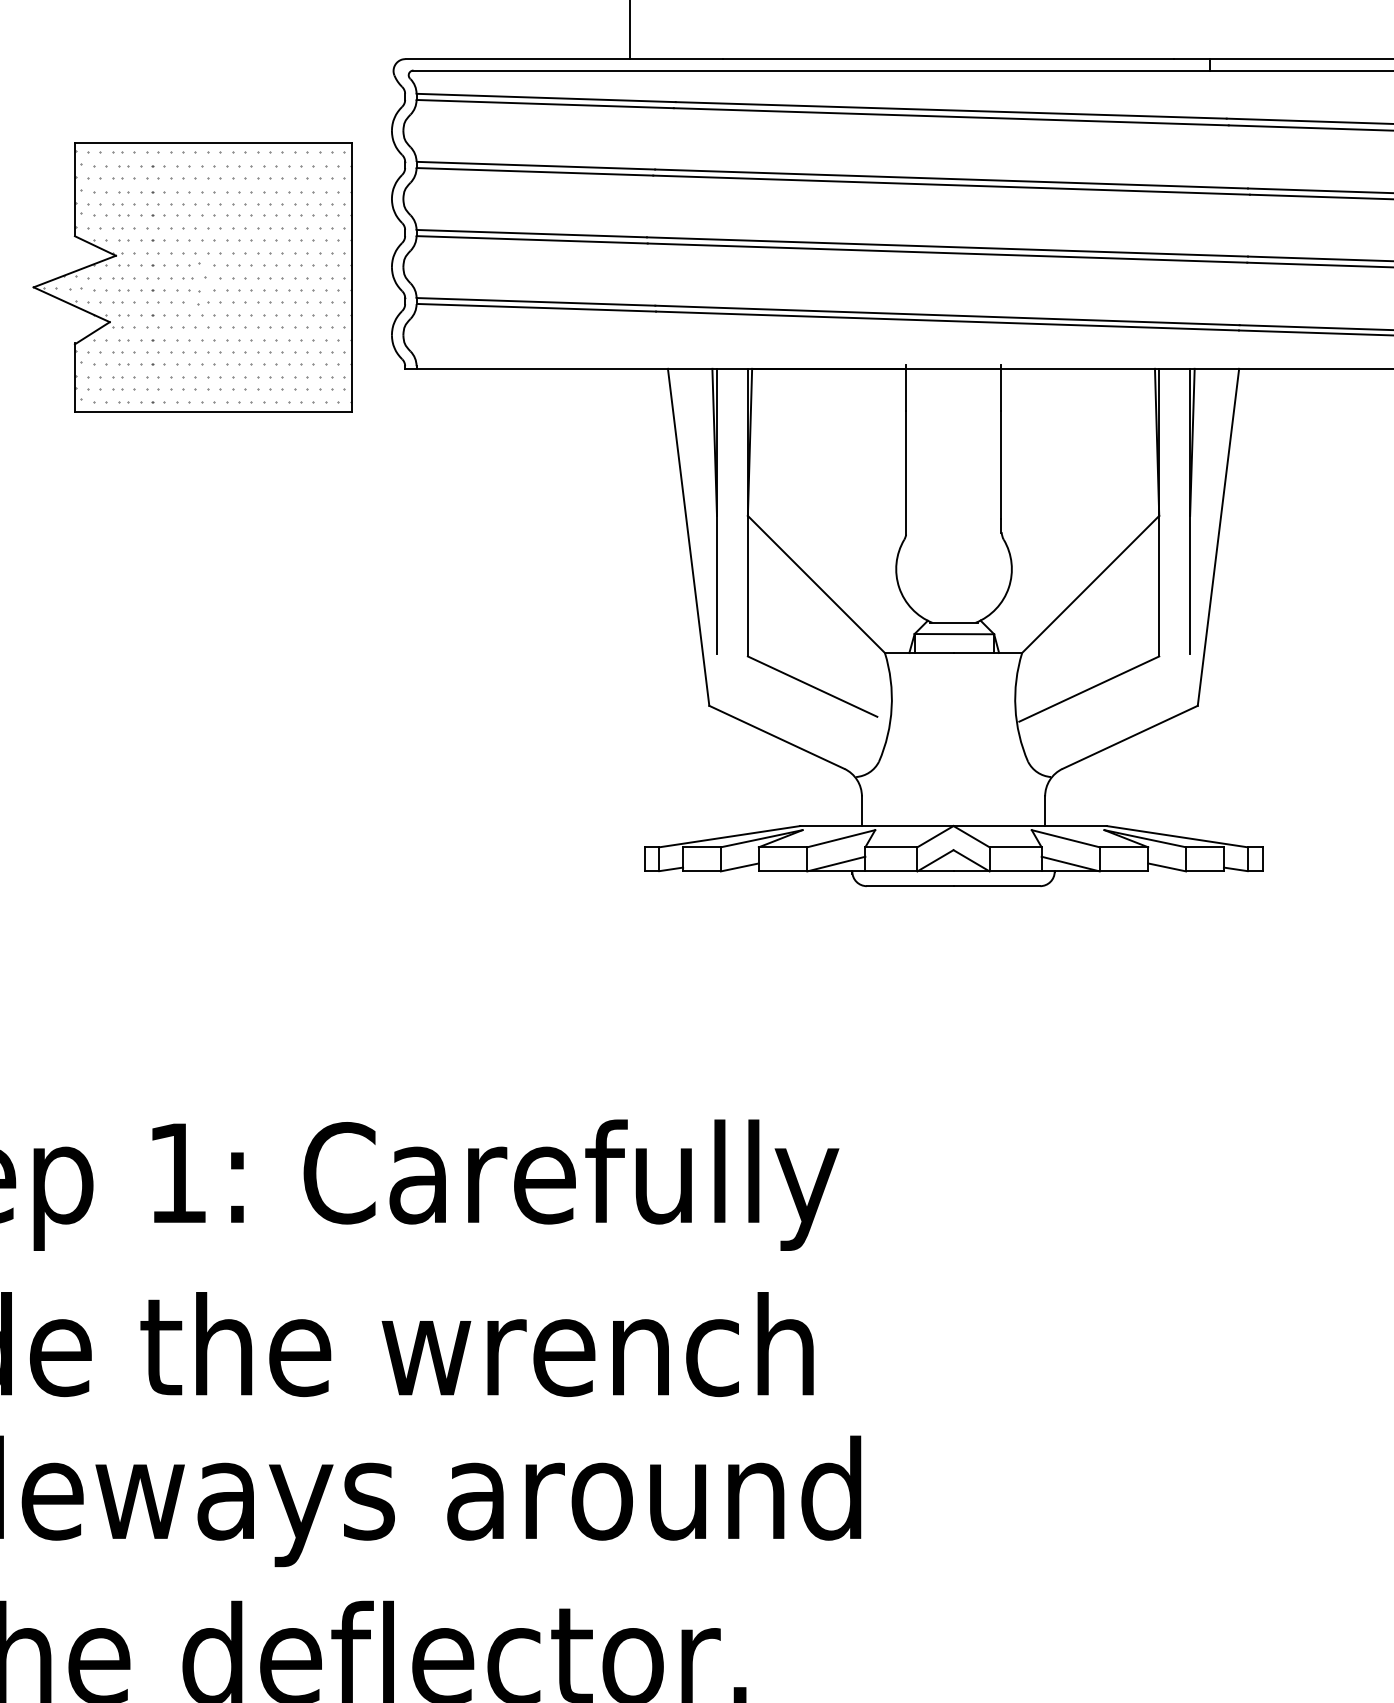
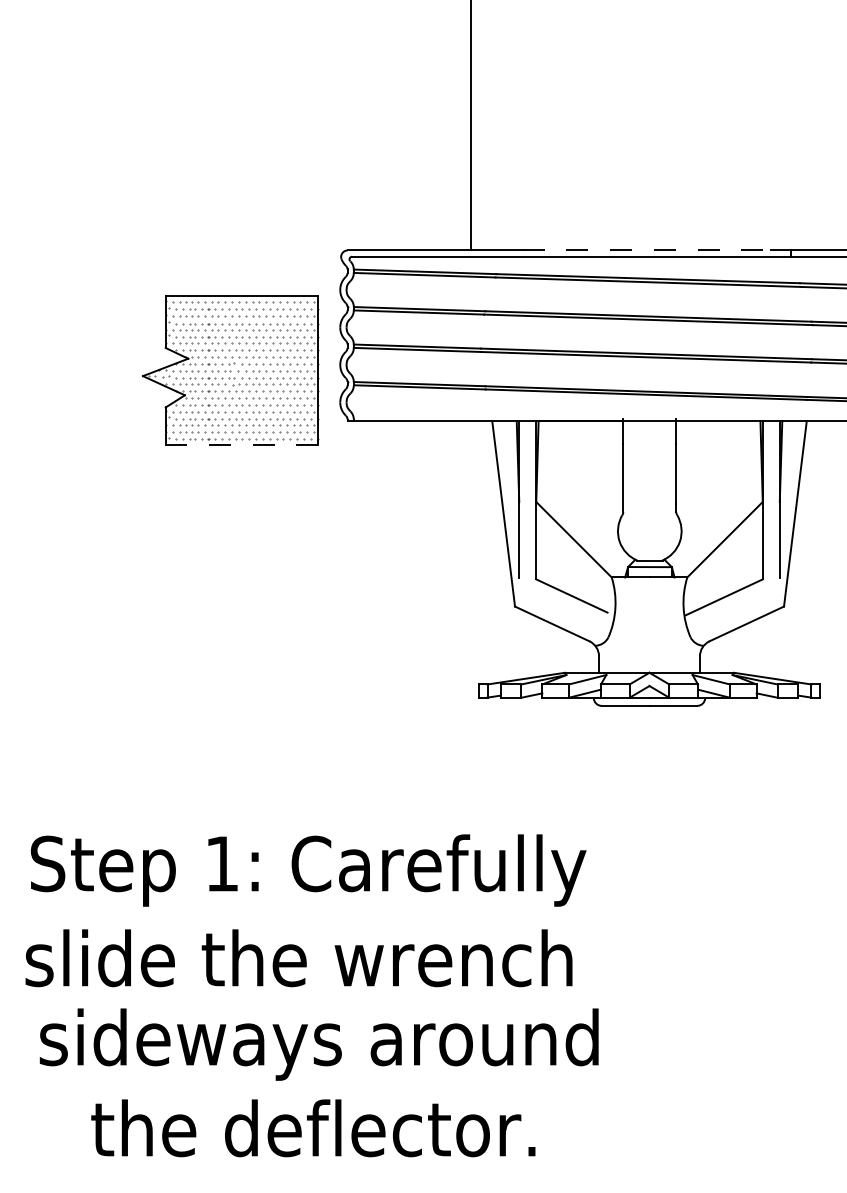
line: (948, 59) -> (646, 250), solid -> dashed
line: (212, 411) -> (241, 444), solid -> dashed

